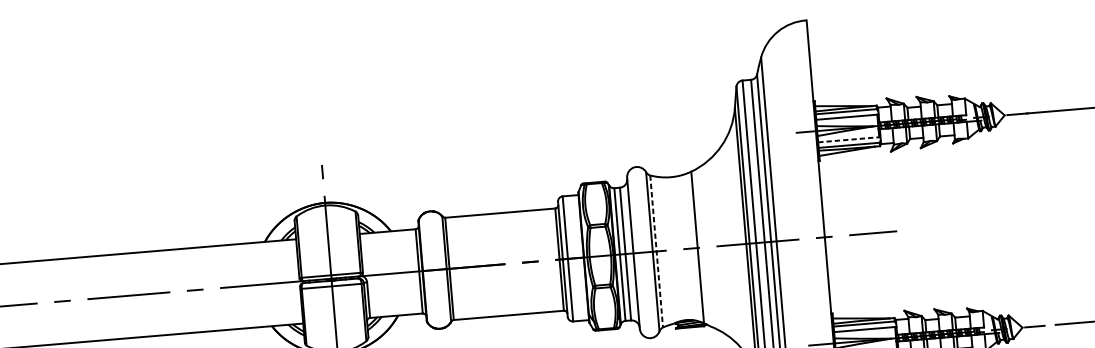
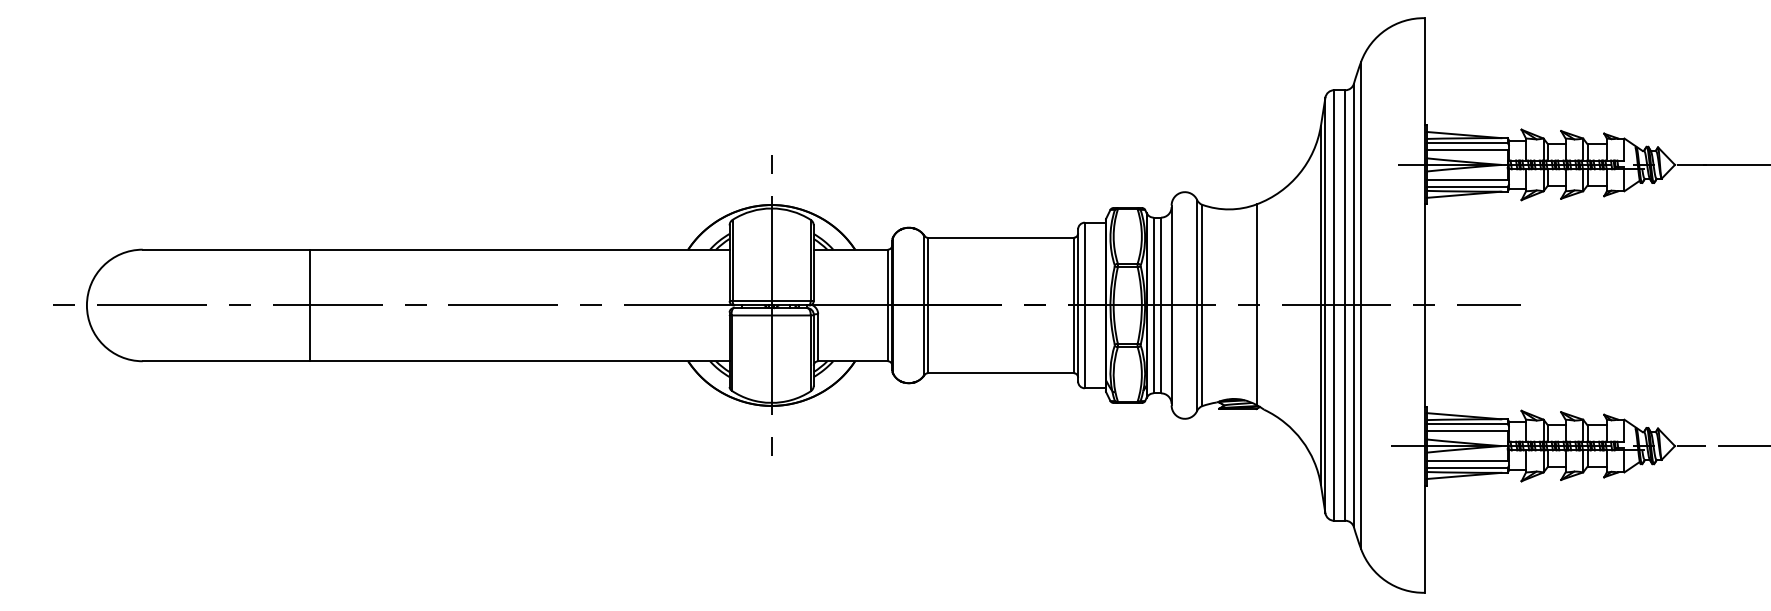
line: (849, 139) -> (1468, 179), dashed -> solid
line: (656, 251) -> (1202, 305), dashed -> solid

